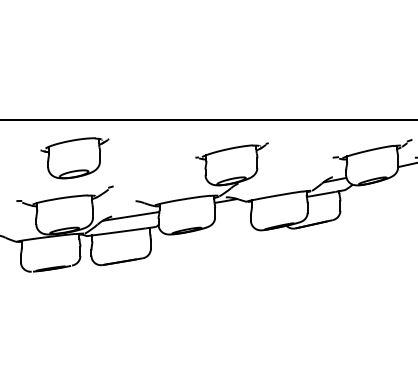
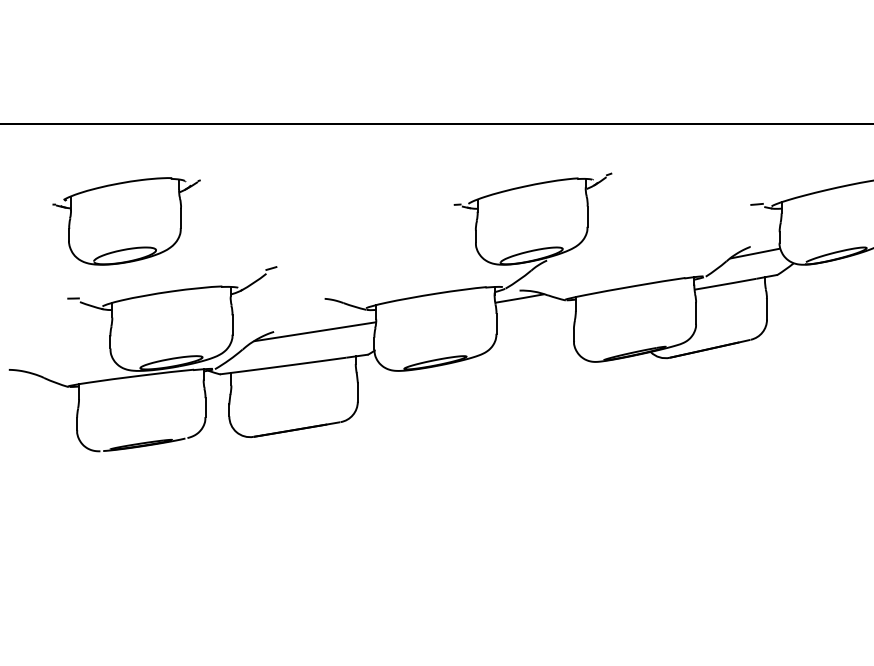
part: (74, 158) -> (125, 221), moved

